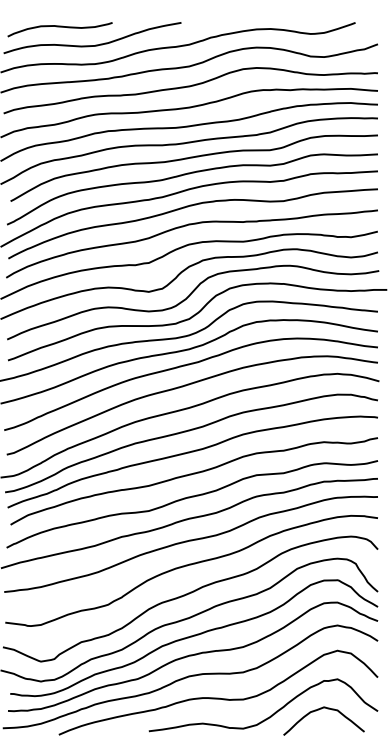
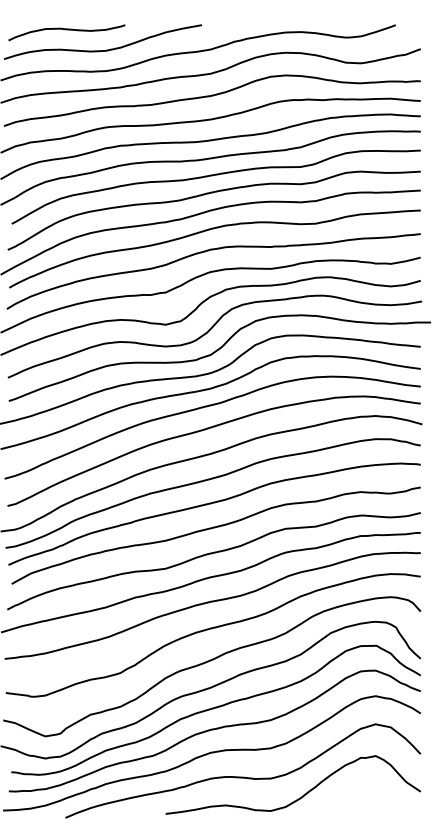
curve: (319, 710) -> (355, 790), removed

